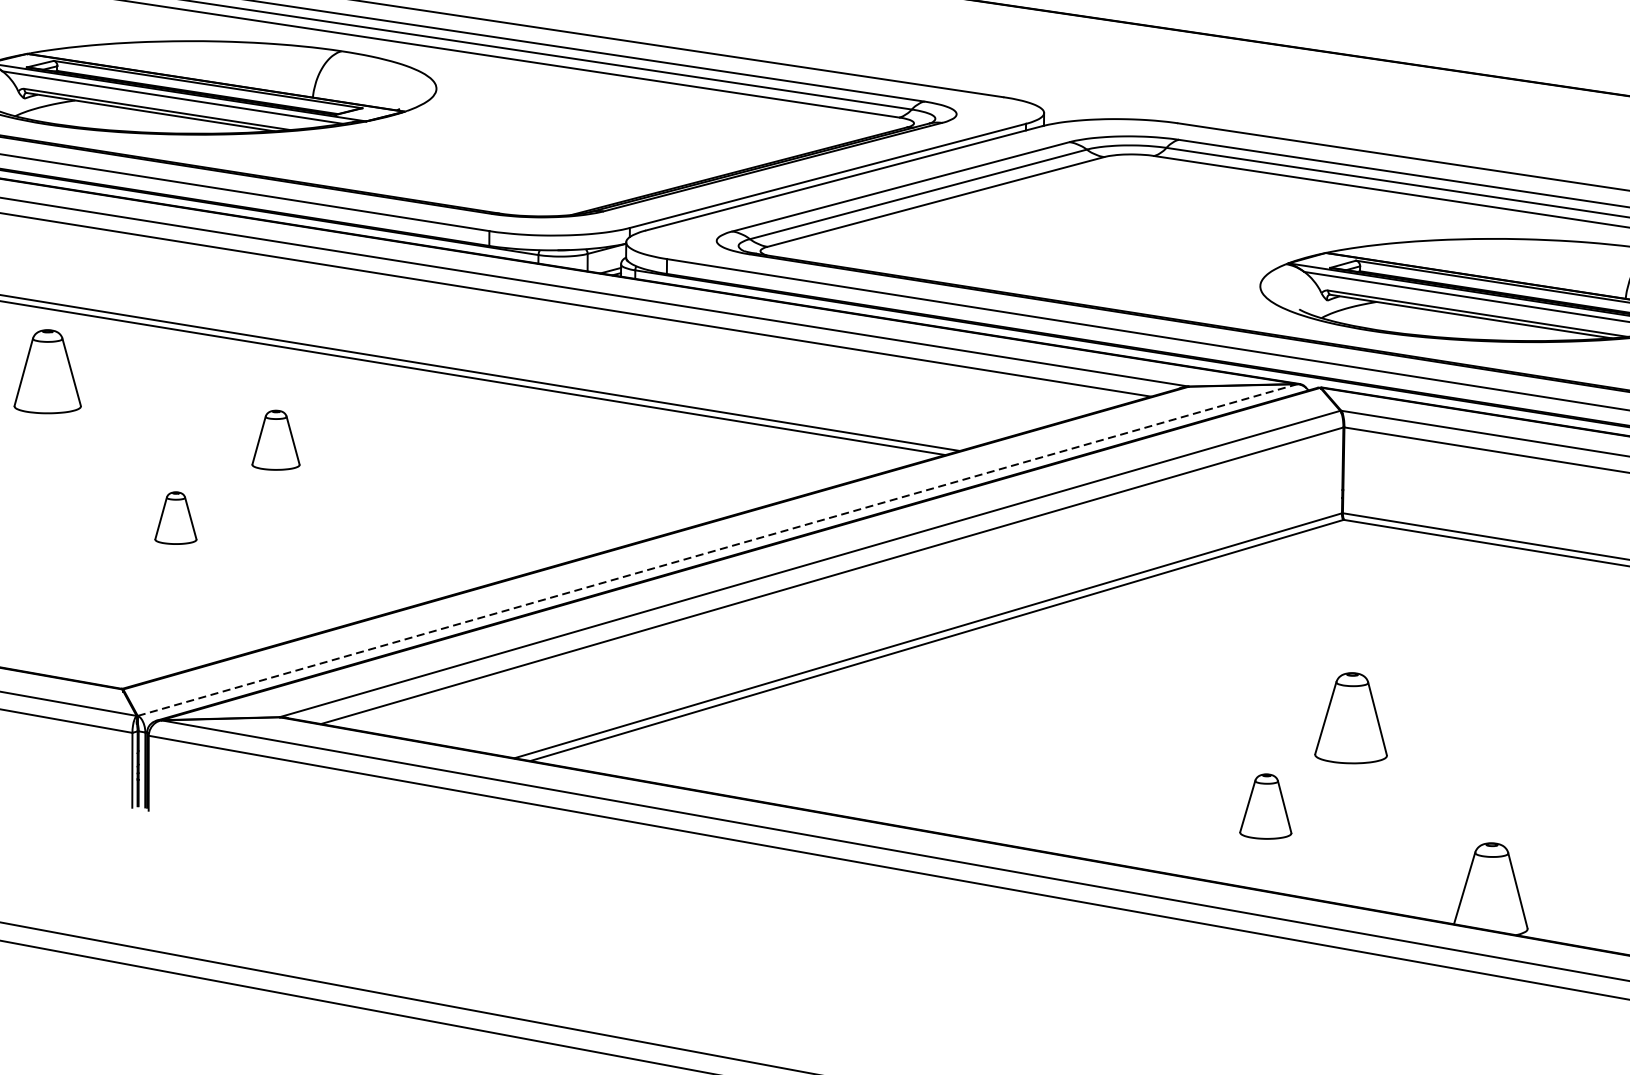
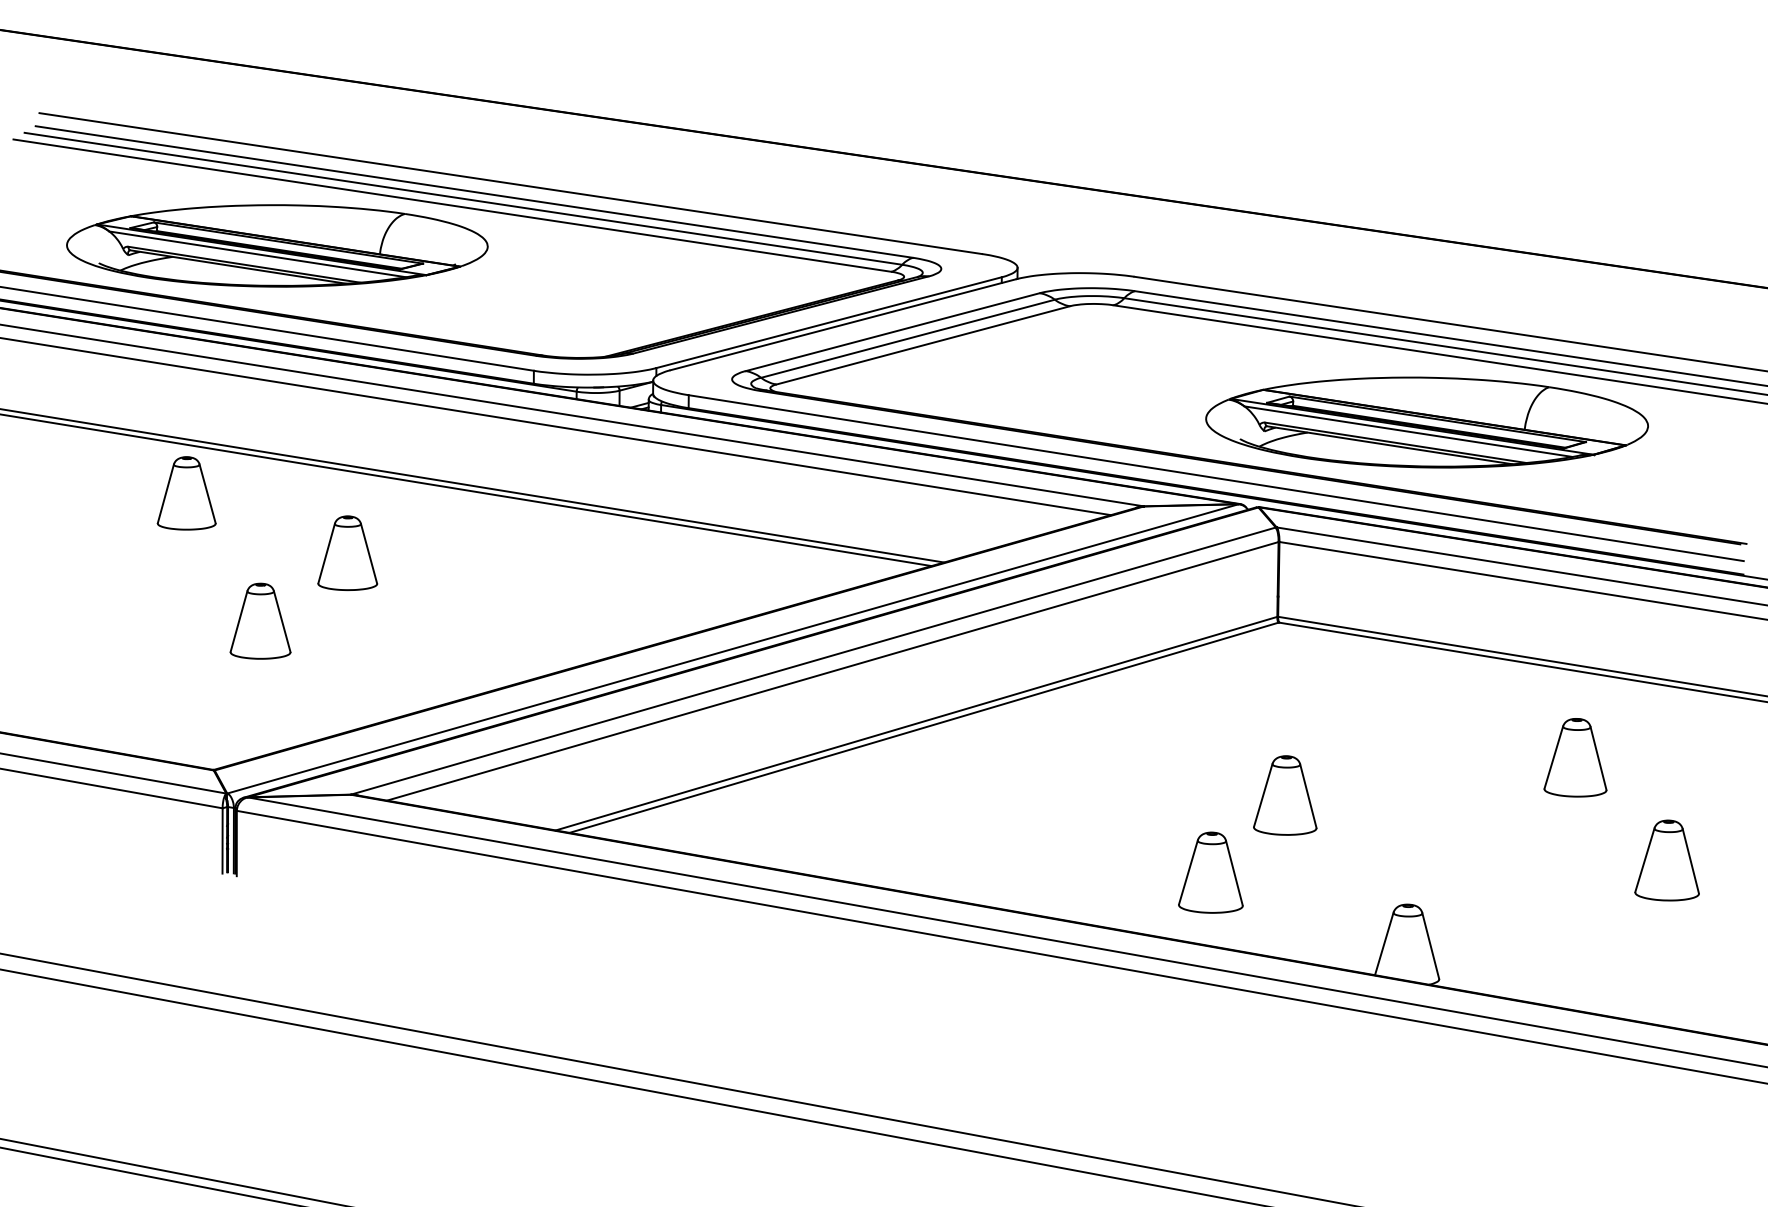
part: (47, 371) -> (186, 493), moved
part: (275, 439) -> (347, 552), size x1.43
part: (175, 517) -> (260, 620), size x1.67
line: (717, 549) -> (732, 648), dashed -> solid
part: (1265, 806) -> (1210, 872), size x1.43

